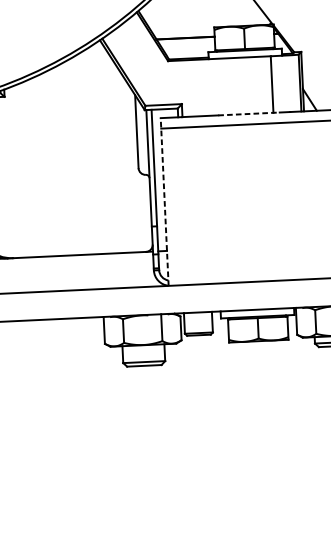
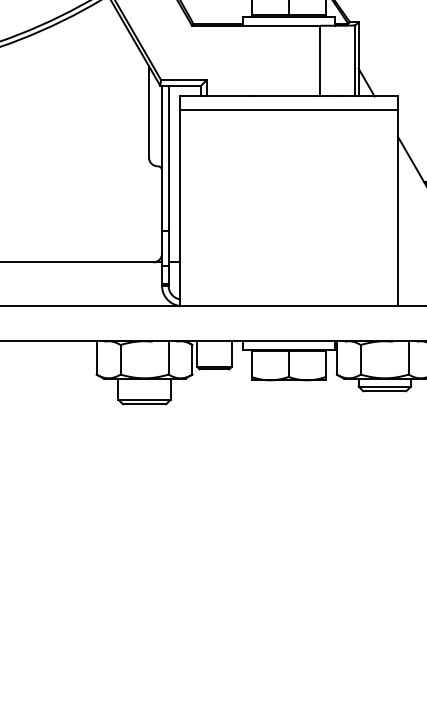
line: (249, 114) -> (290, 96), dashed -> solid
line: (164, 202) -> (179, 201), dashed -> solid

